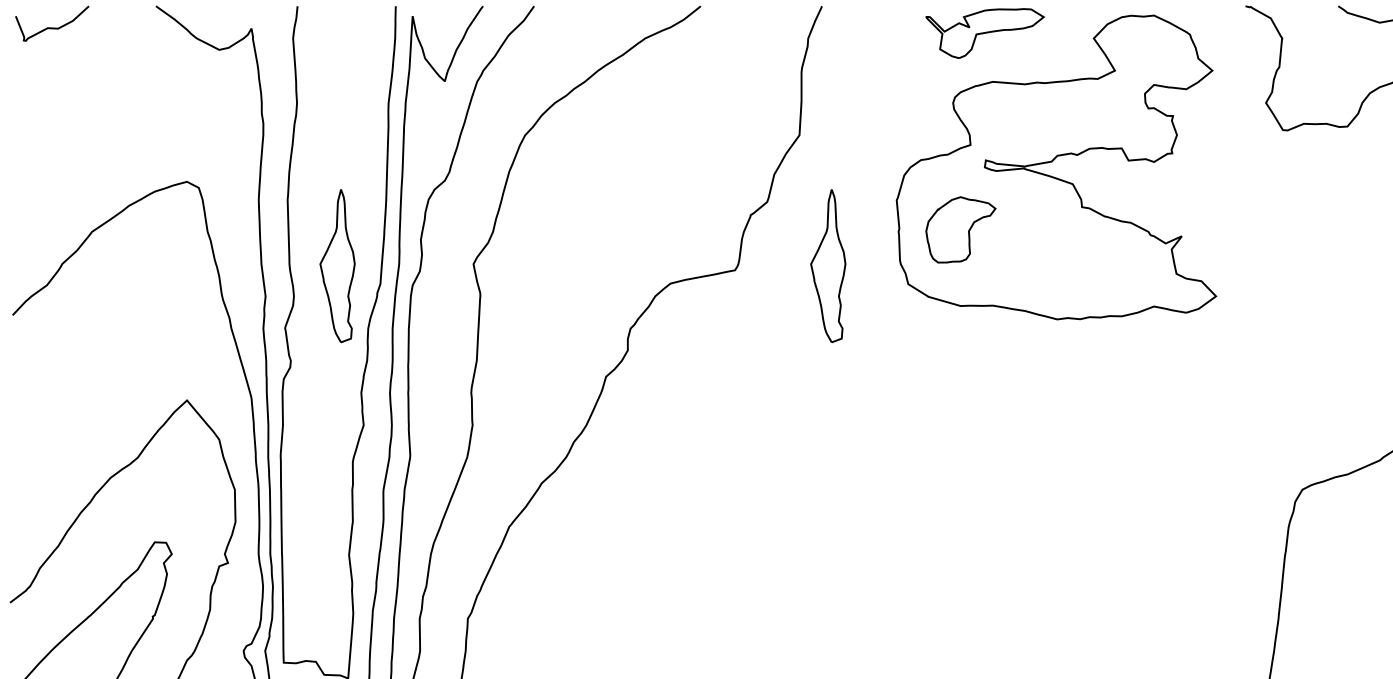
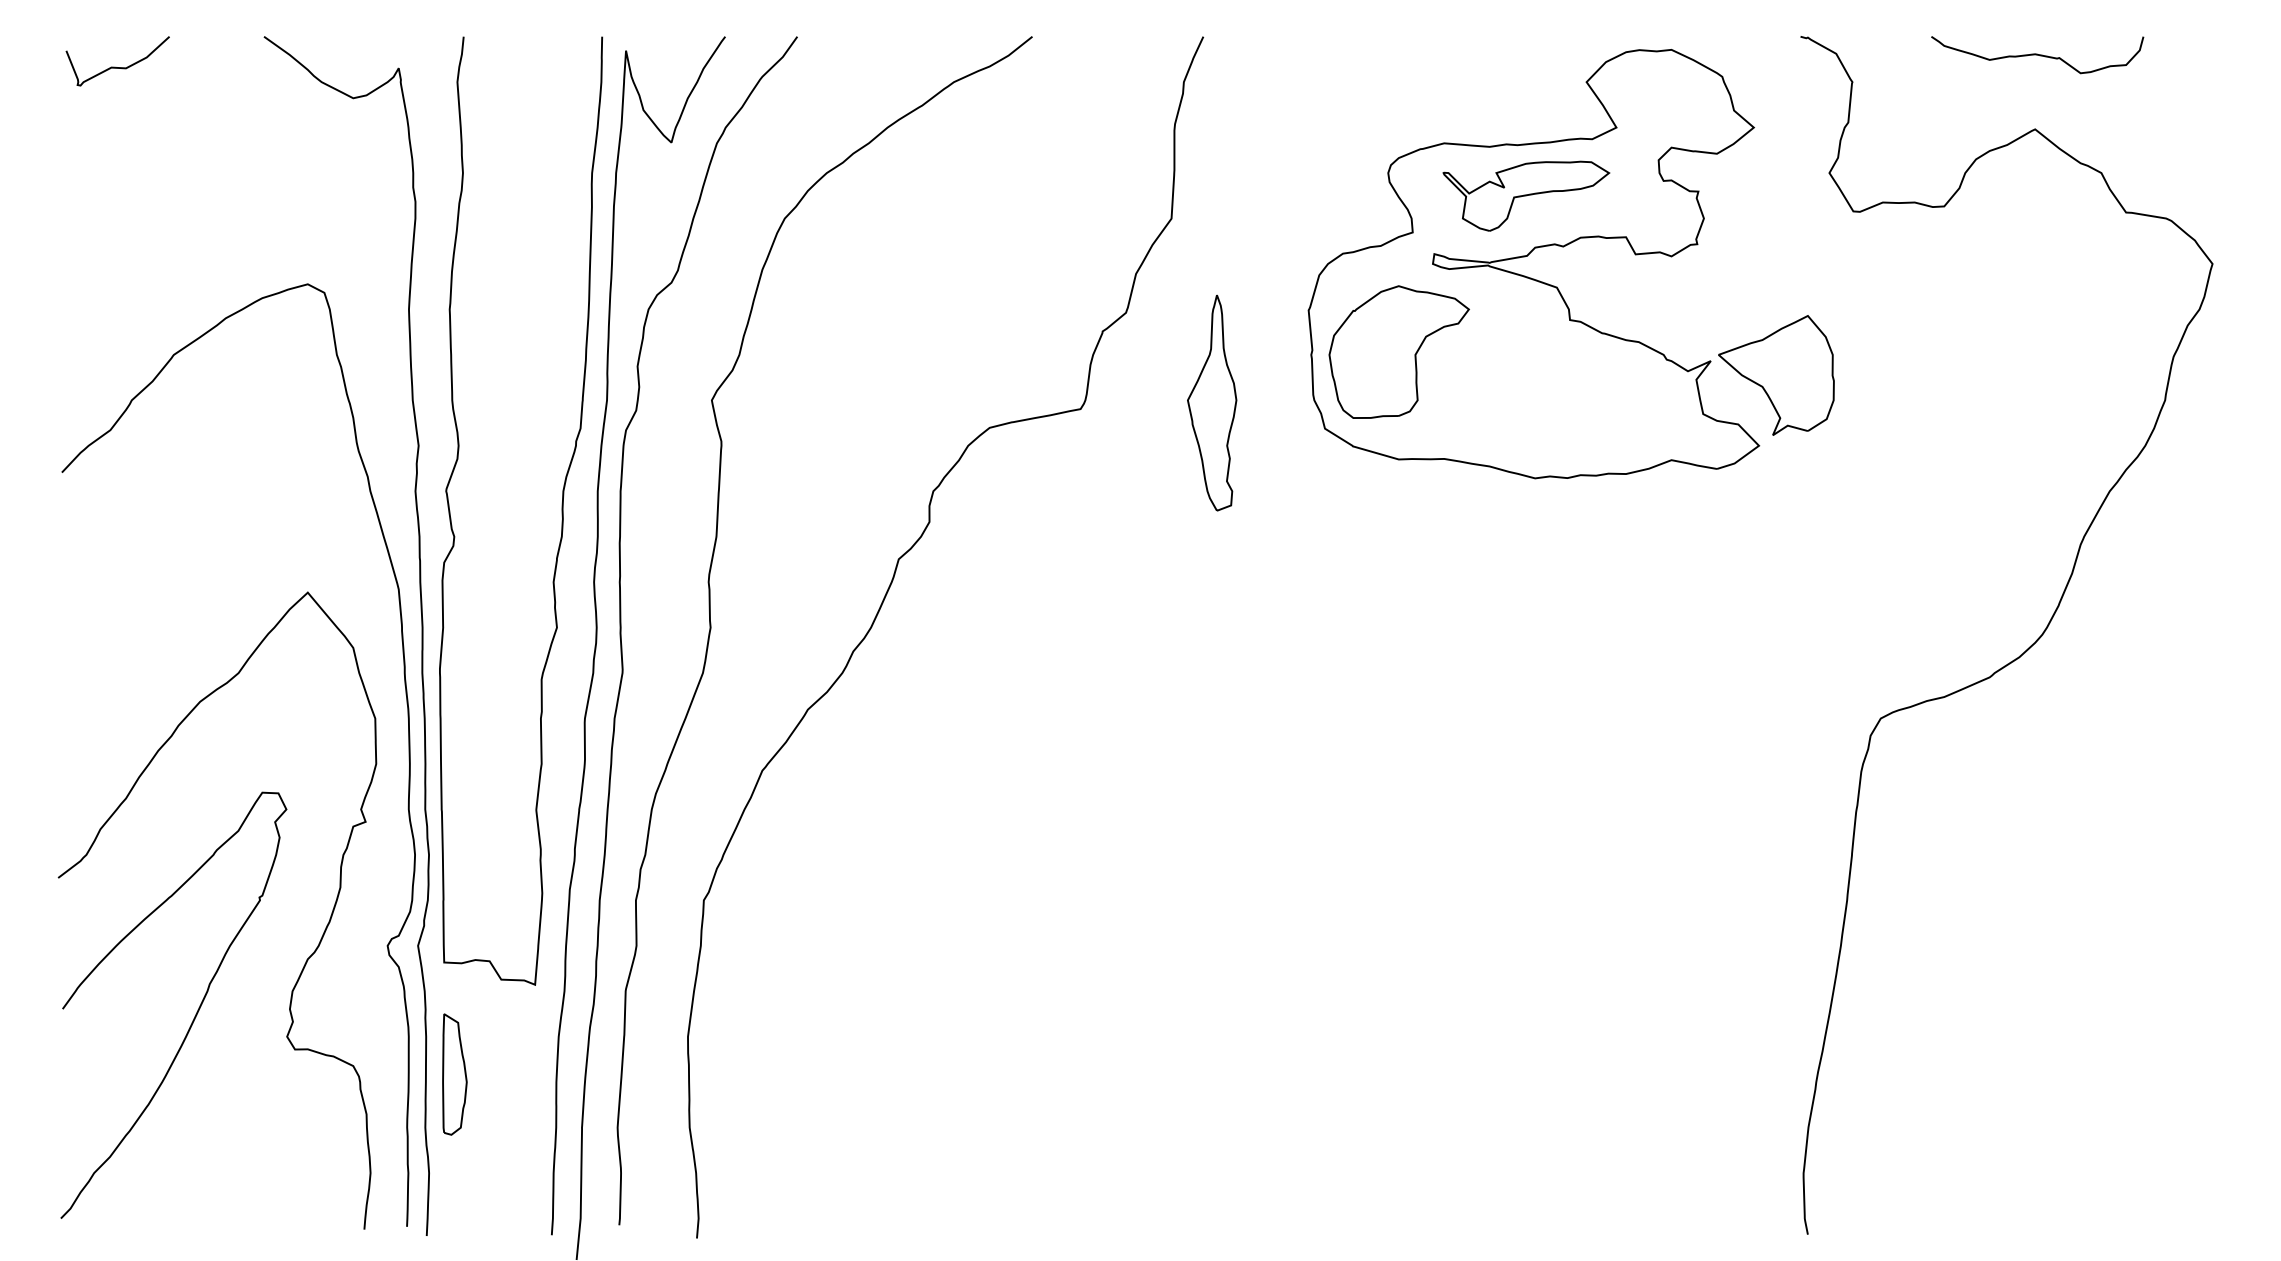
part: (985, 33) -> (1526, 195), moved
part: (960, 229) -> (1398, 351), size x1.43
part: (1228, 246) -> (1776, 375), added
part: (337, 265) -> (520, 402), removed

